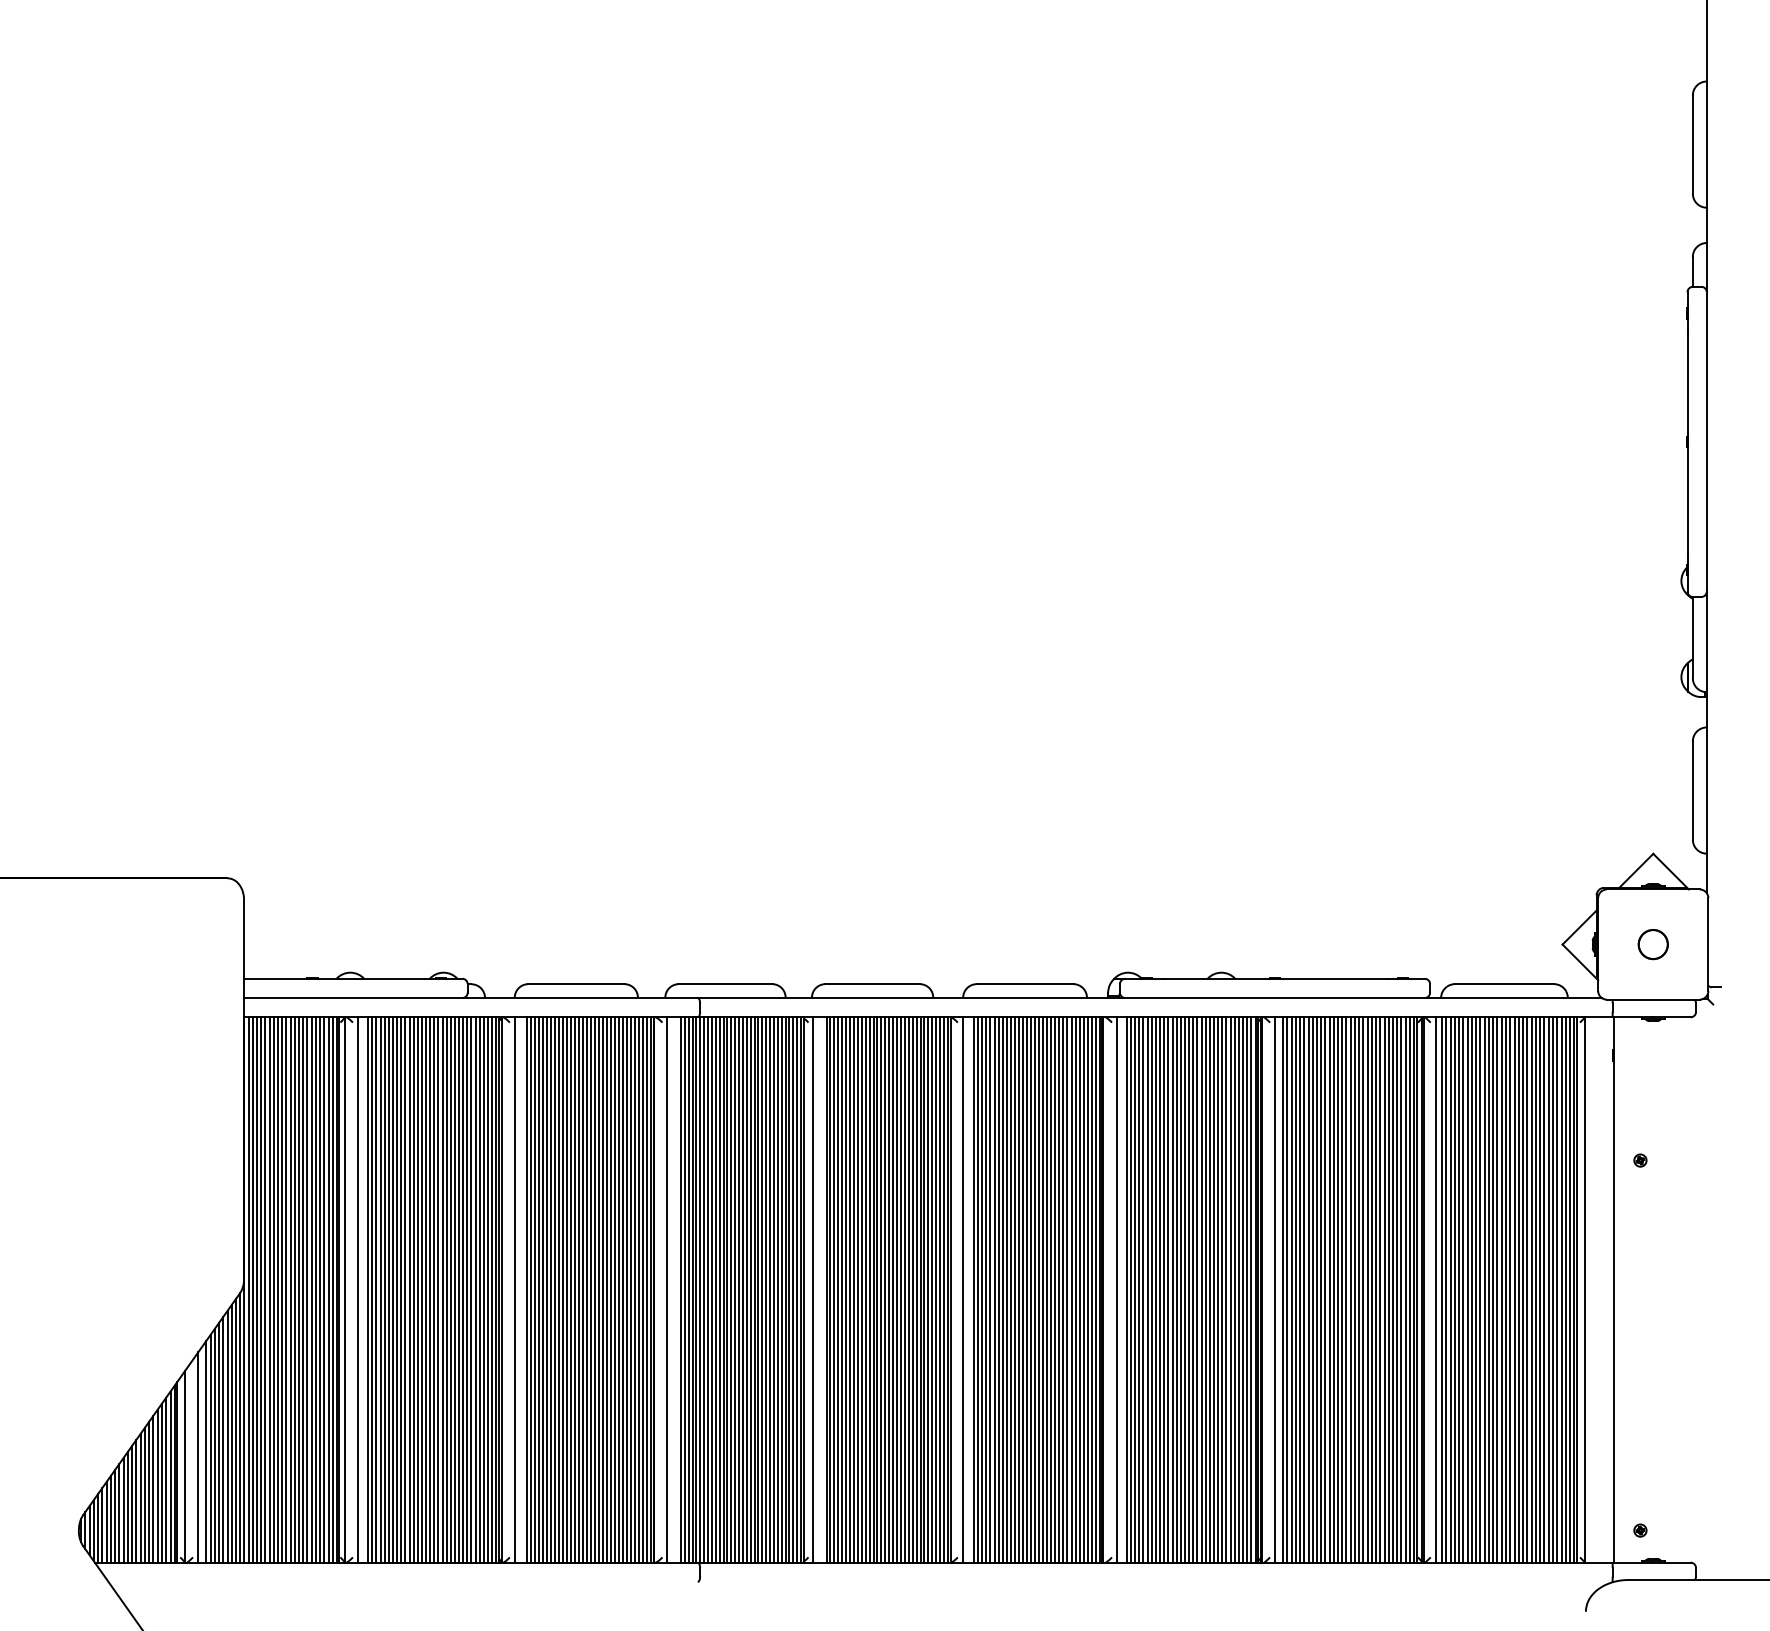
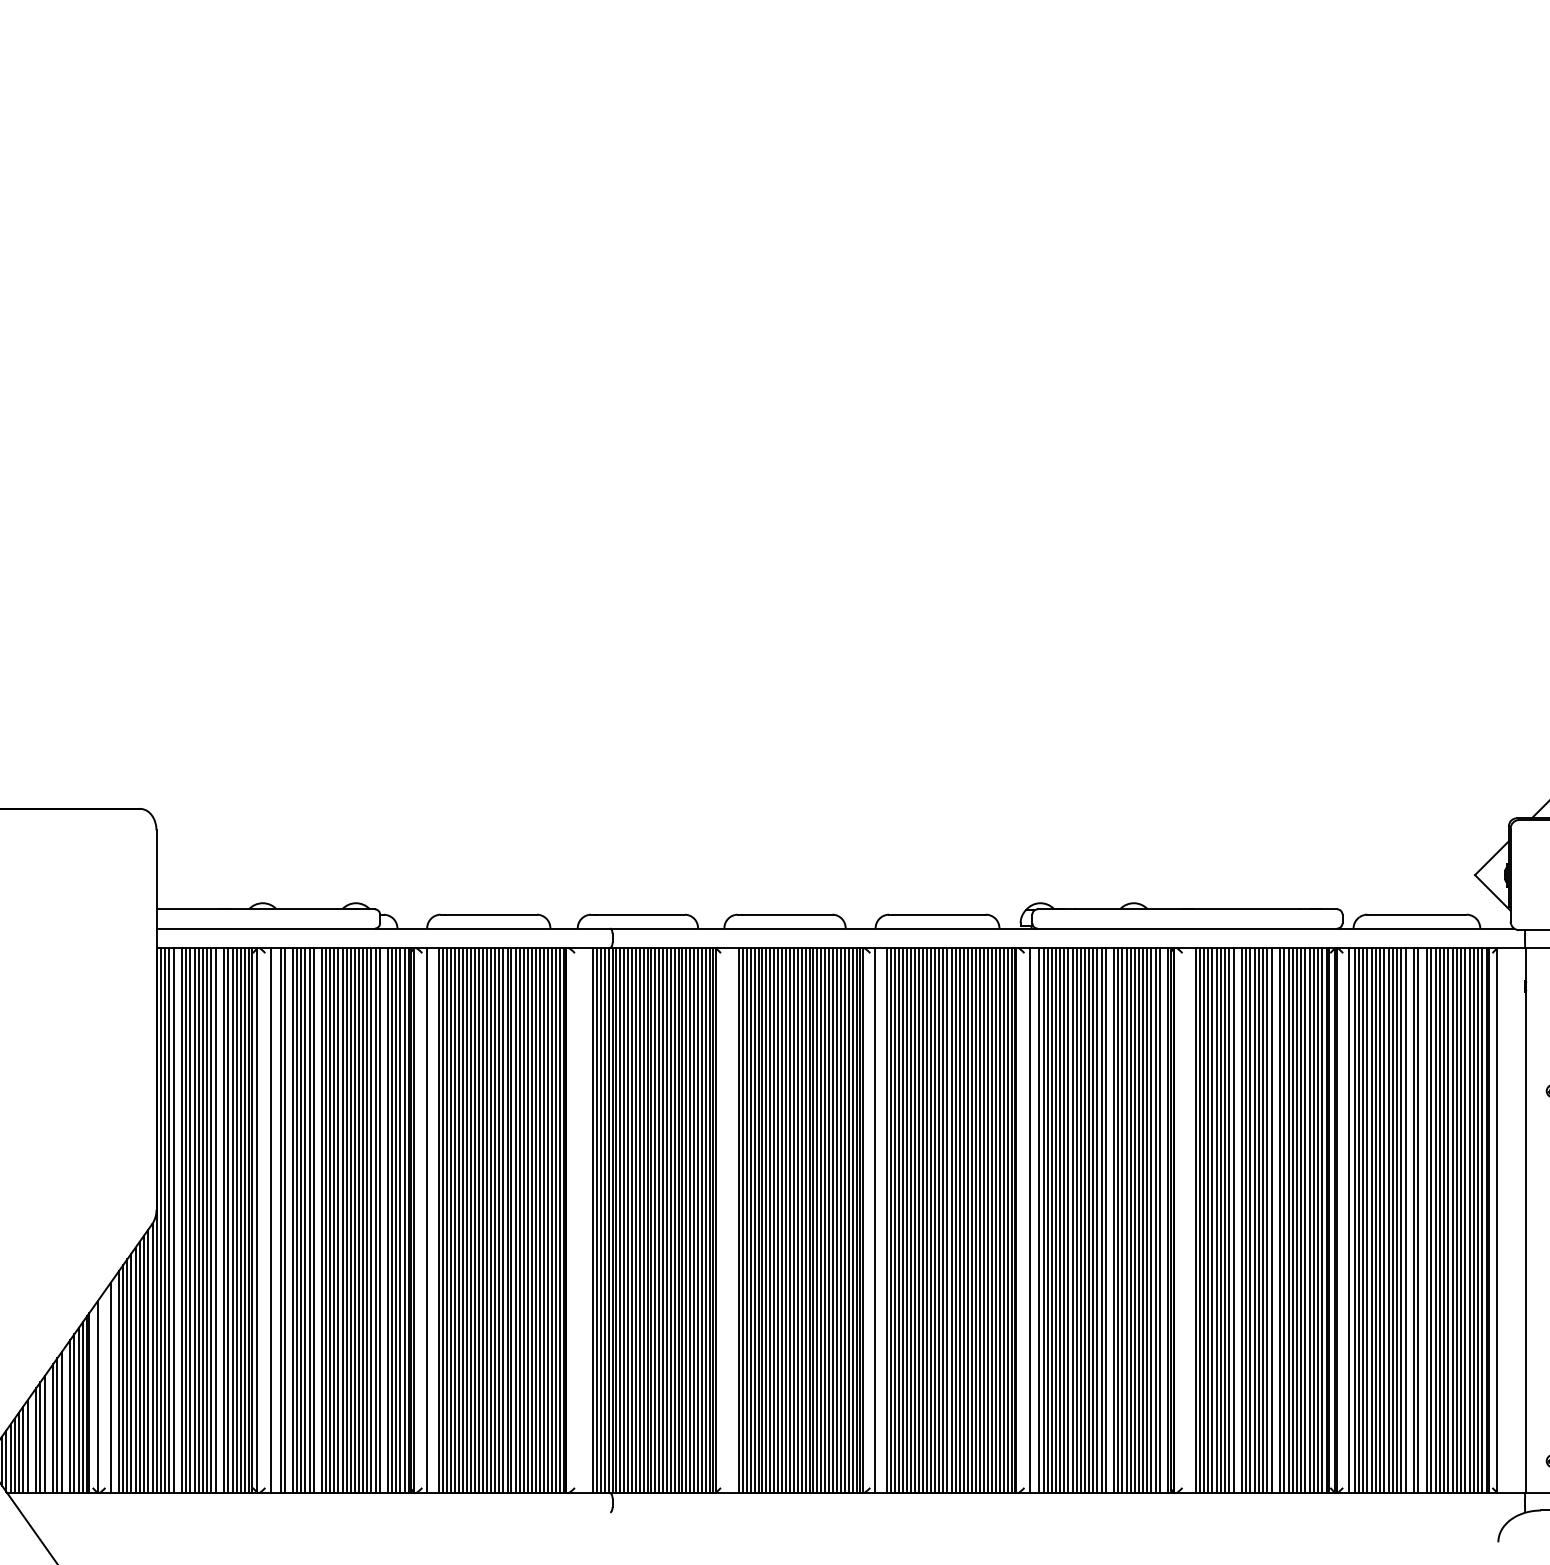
line: (265, 1289) -> (177, 1220), removed
line: (307, 1289) -> (219, 1220), removed
line: (376, 1289) -> (288, 1220), removed
line: (405, 1289) -> (317, 1220), removed
line: (471, 1289) -> (383, 1220), removed
line: (667, 1289) -> (579, 1220), removed
line: (813, 1289) -> (725, 1220), removed
line: (1197, 1289) -> (1109, 1220), removed
line: (1251, 1289) -> (1163, 1220), removed
line: (1275, 1289) -> (1187, 1220), removed
line: (1325, 1289) -> (1237, 1220), removed
line: (1363, 1289) -> (1275, 1220), removed
line: (1497, 1289) -> (1409, 1220), removed
line: (1510, 1289) -> (1422, 1220), removed
line: (153, 1488) -> (65, 1419), removed
line: (136, 1500) -> (48, 1431), removed
line: (119, 1513) -> (31, 1444), removed

